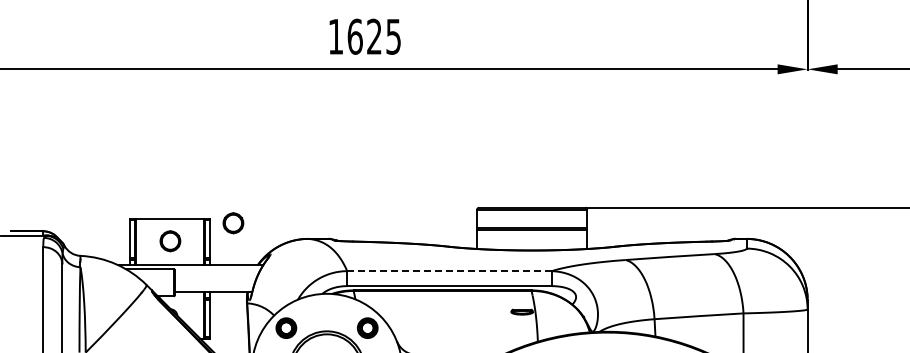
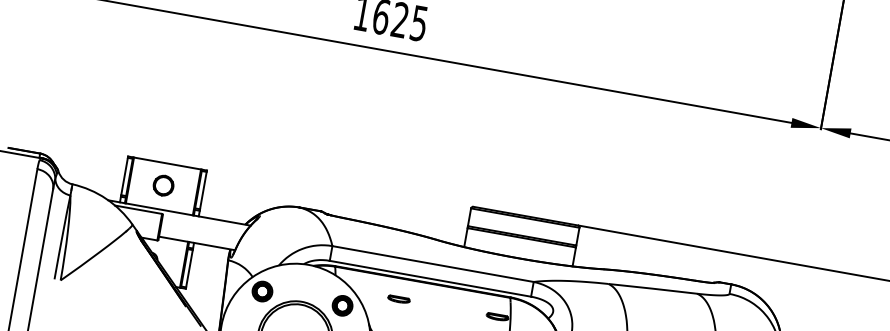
part: (233, 223) -> (228, 179), removed
line: (449, 271) -> (433, 264), dashed -> solid
part: (421, 311) -> (398, 298), added

